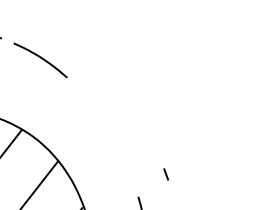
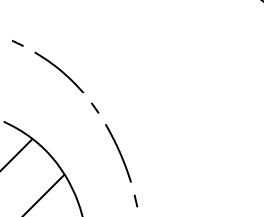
curve: (79, 90) -> (94, 107), added
curve: (110, 133) -> (119, 153), added
curve: (165, 173) -> (135, 200), moved

